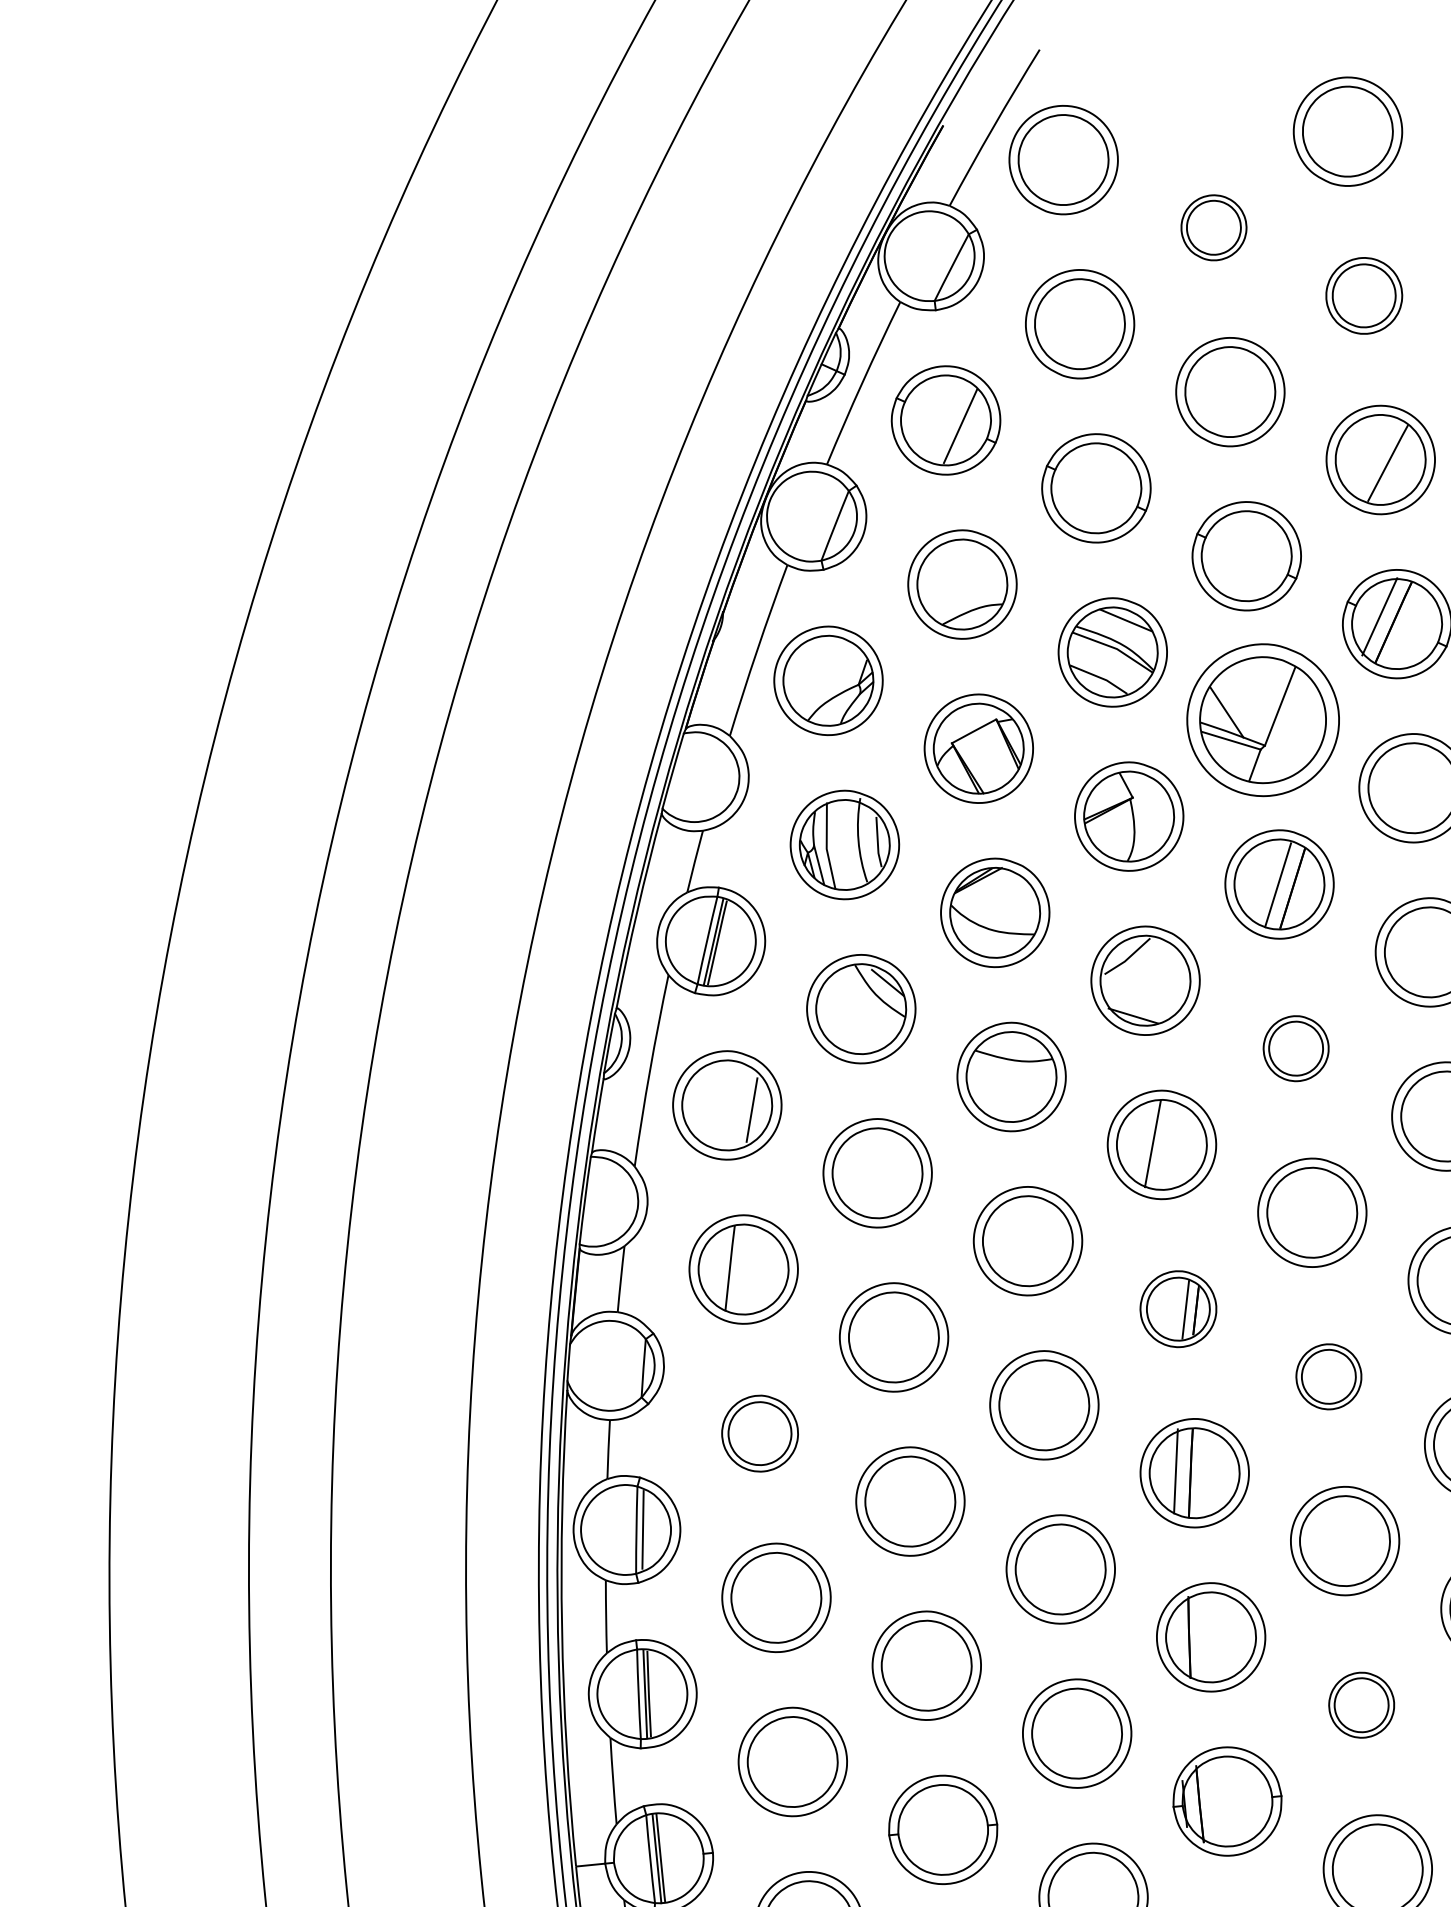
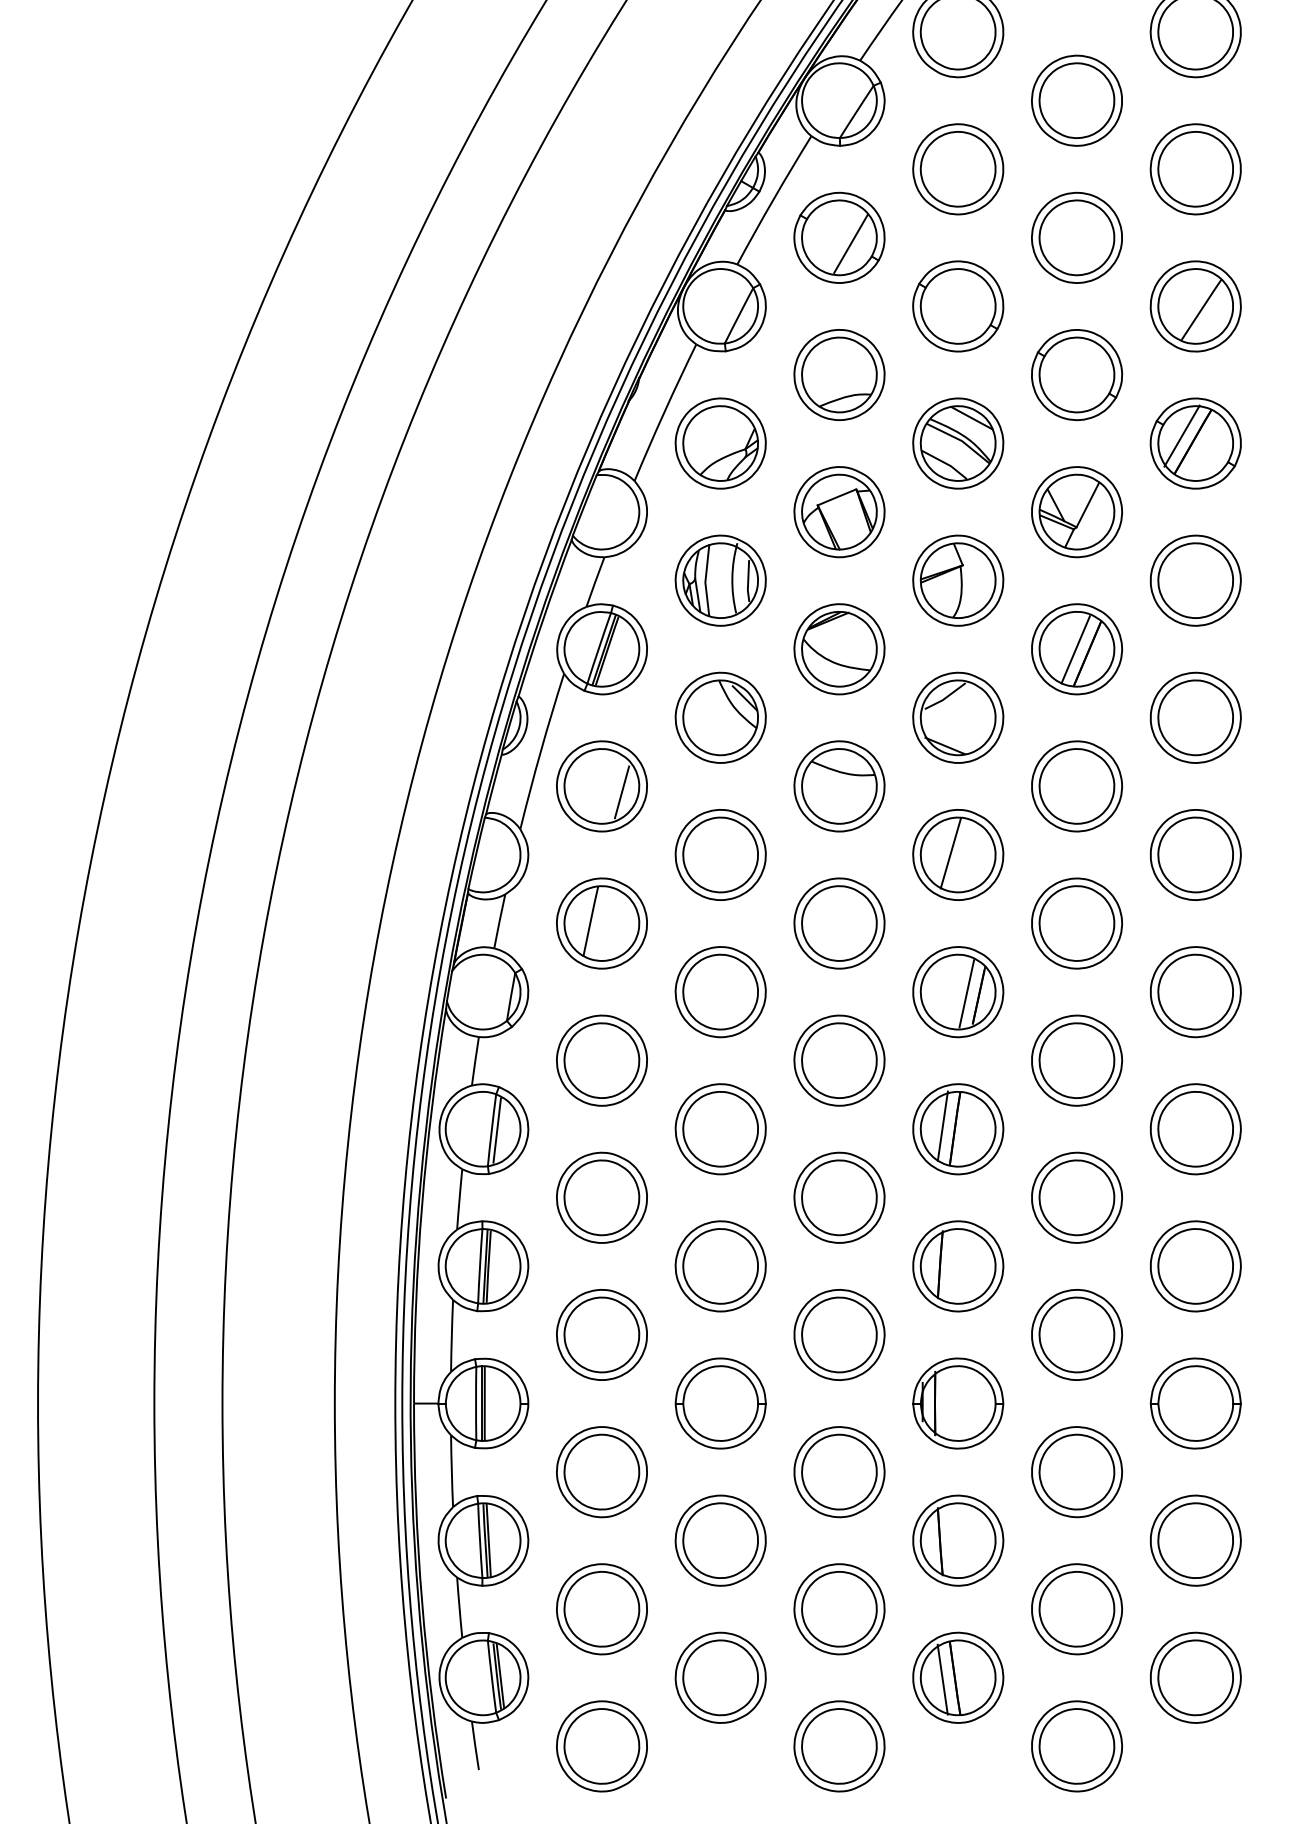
part: (1213, 227) -> (1076, 100), size x1.67
part: (1364, 296) -> (1195, 169), size x1.43
part: (1262, 720) -> (1076, 512), size x0.71
part: (1296, 1048) -> (1077, 786), size x1.67
part: (1178, 1309) -> (958, 992), size x1.43
part: (1329, 1376) -> (1077, 1060), size x1.67
part: (759, 1433) -> (601, 1060), size x1.43
part: (1361, 1704) -> (1077, 1334), size x1.67

